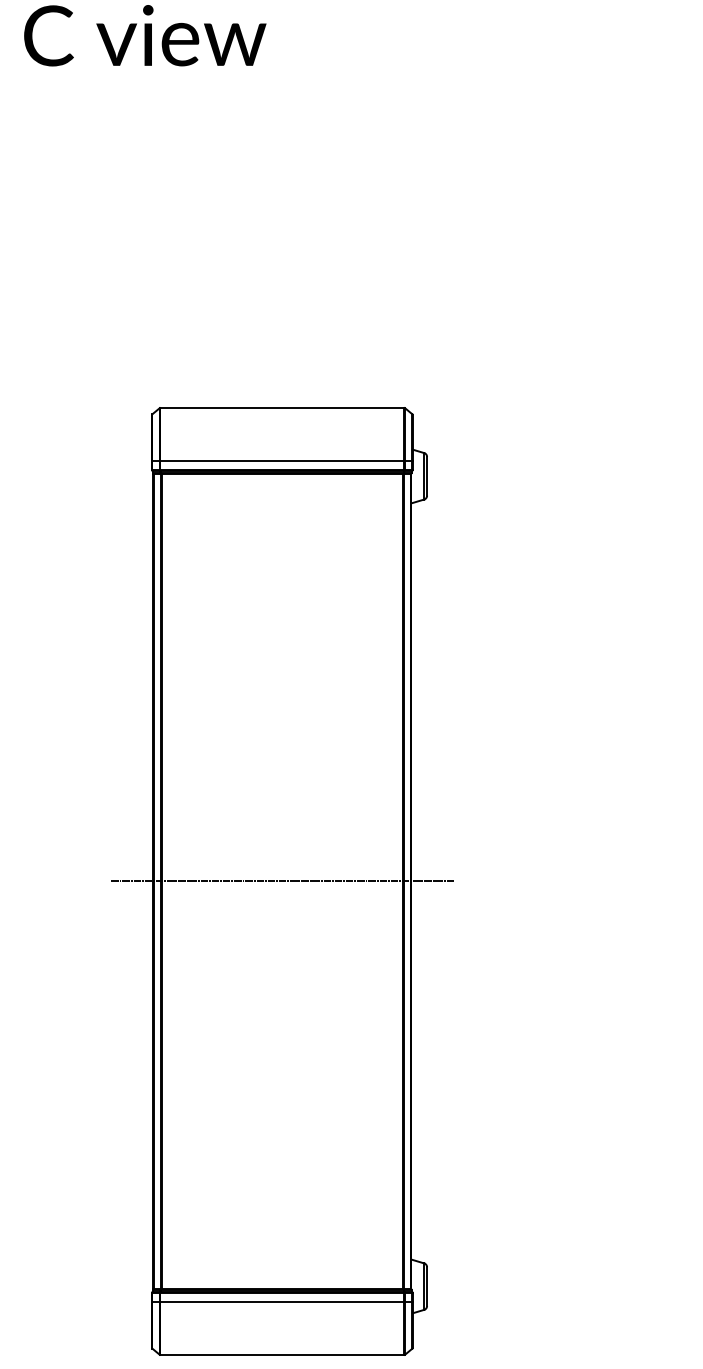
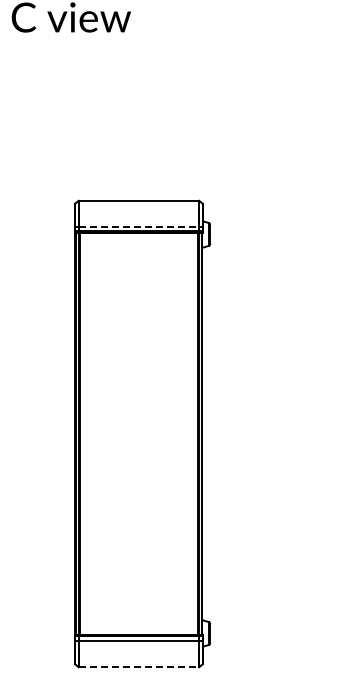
line: (283, 460) -> (139, 226), solid -> dashed
line: (281, 882) -> (138, 434), removed
line: (283, 1355) -> (139, 667), solid -> dashed

